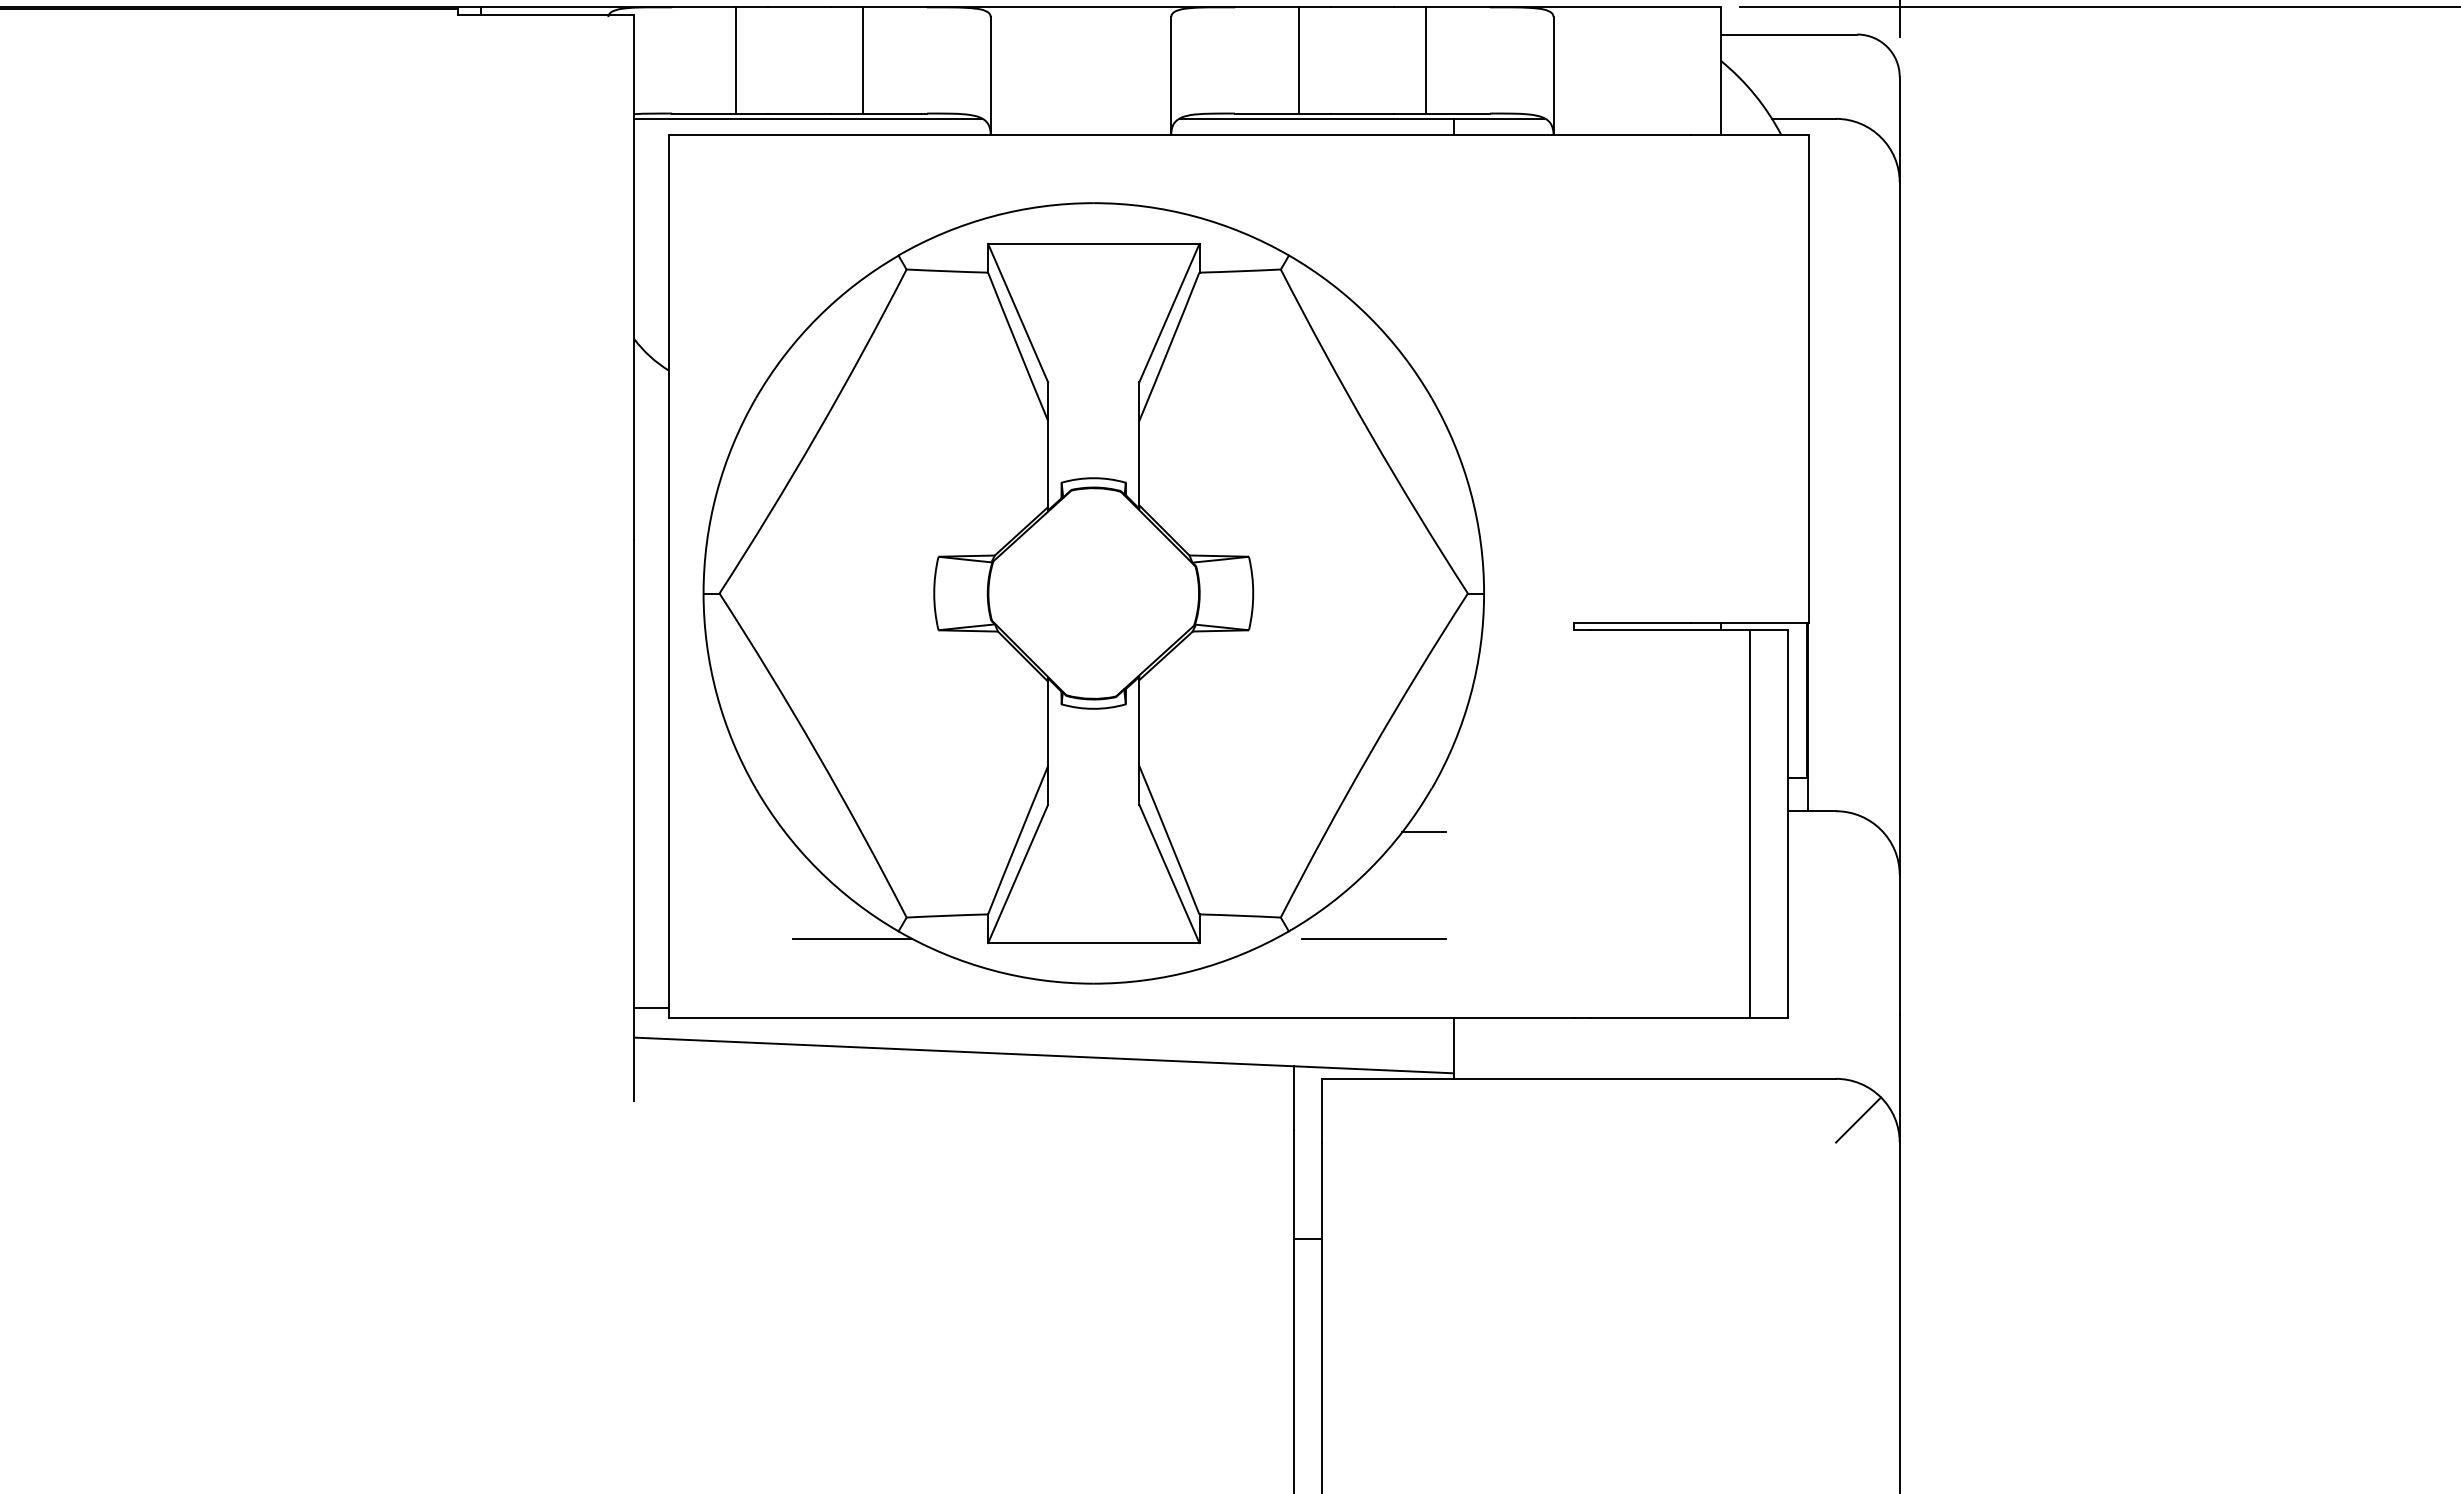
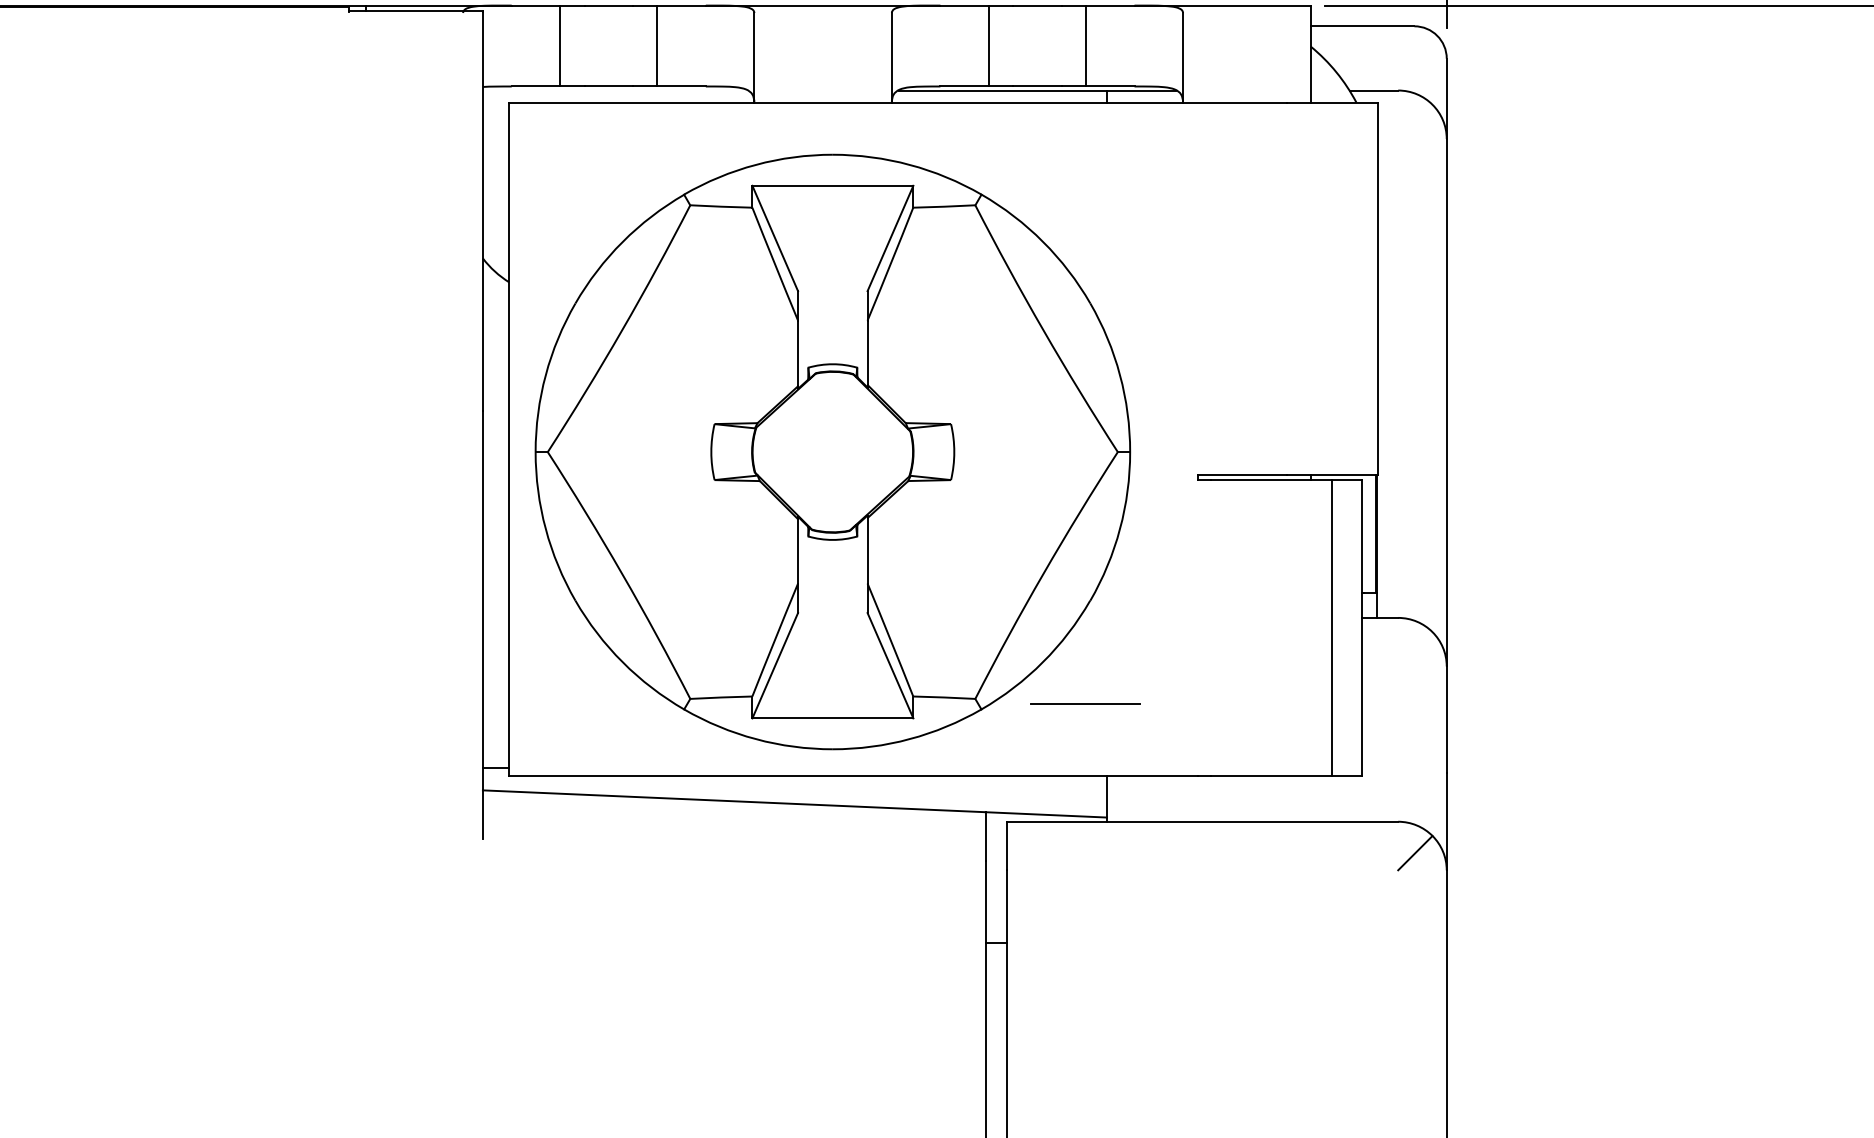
line: (807, 118) -> (614, 90), removed
line: (1423, 832) -> (1084, 634), removed
line: (851, 938) -> (648, 714), removed
line: (1373, 938) -> (1084, 704), moved

